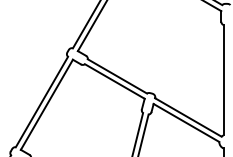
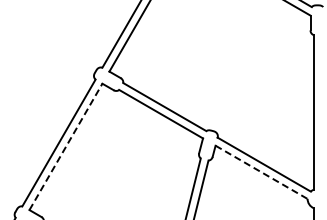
line: (46, 104) -> (65, 146), solid -> dashed
line: (187, 123) -> (262, 172), solid -> dashed

